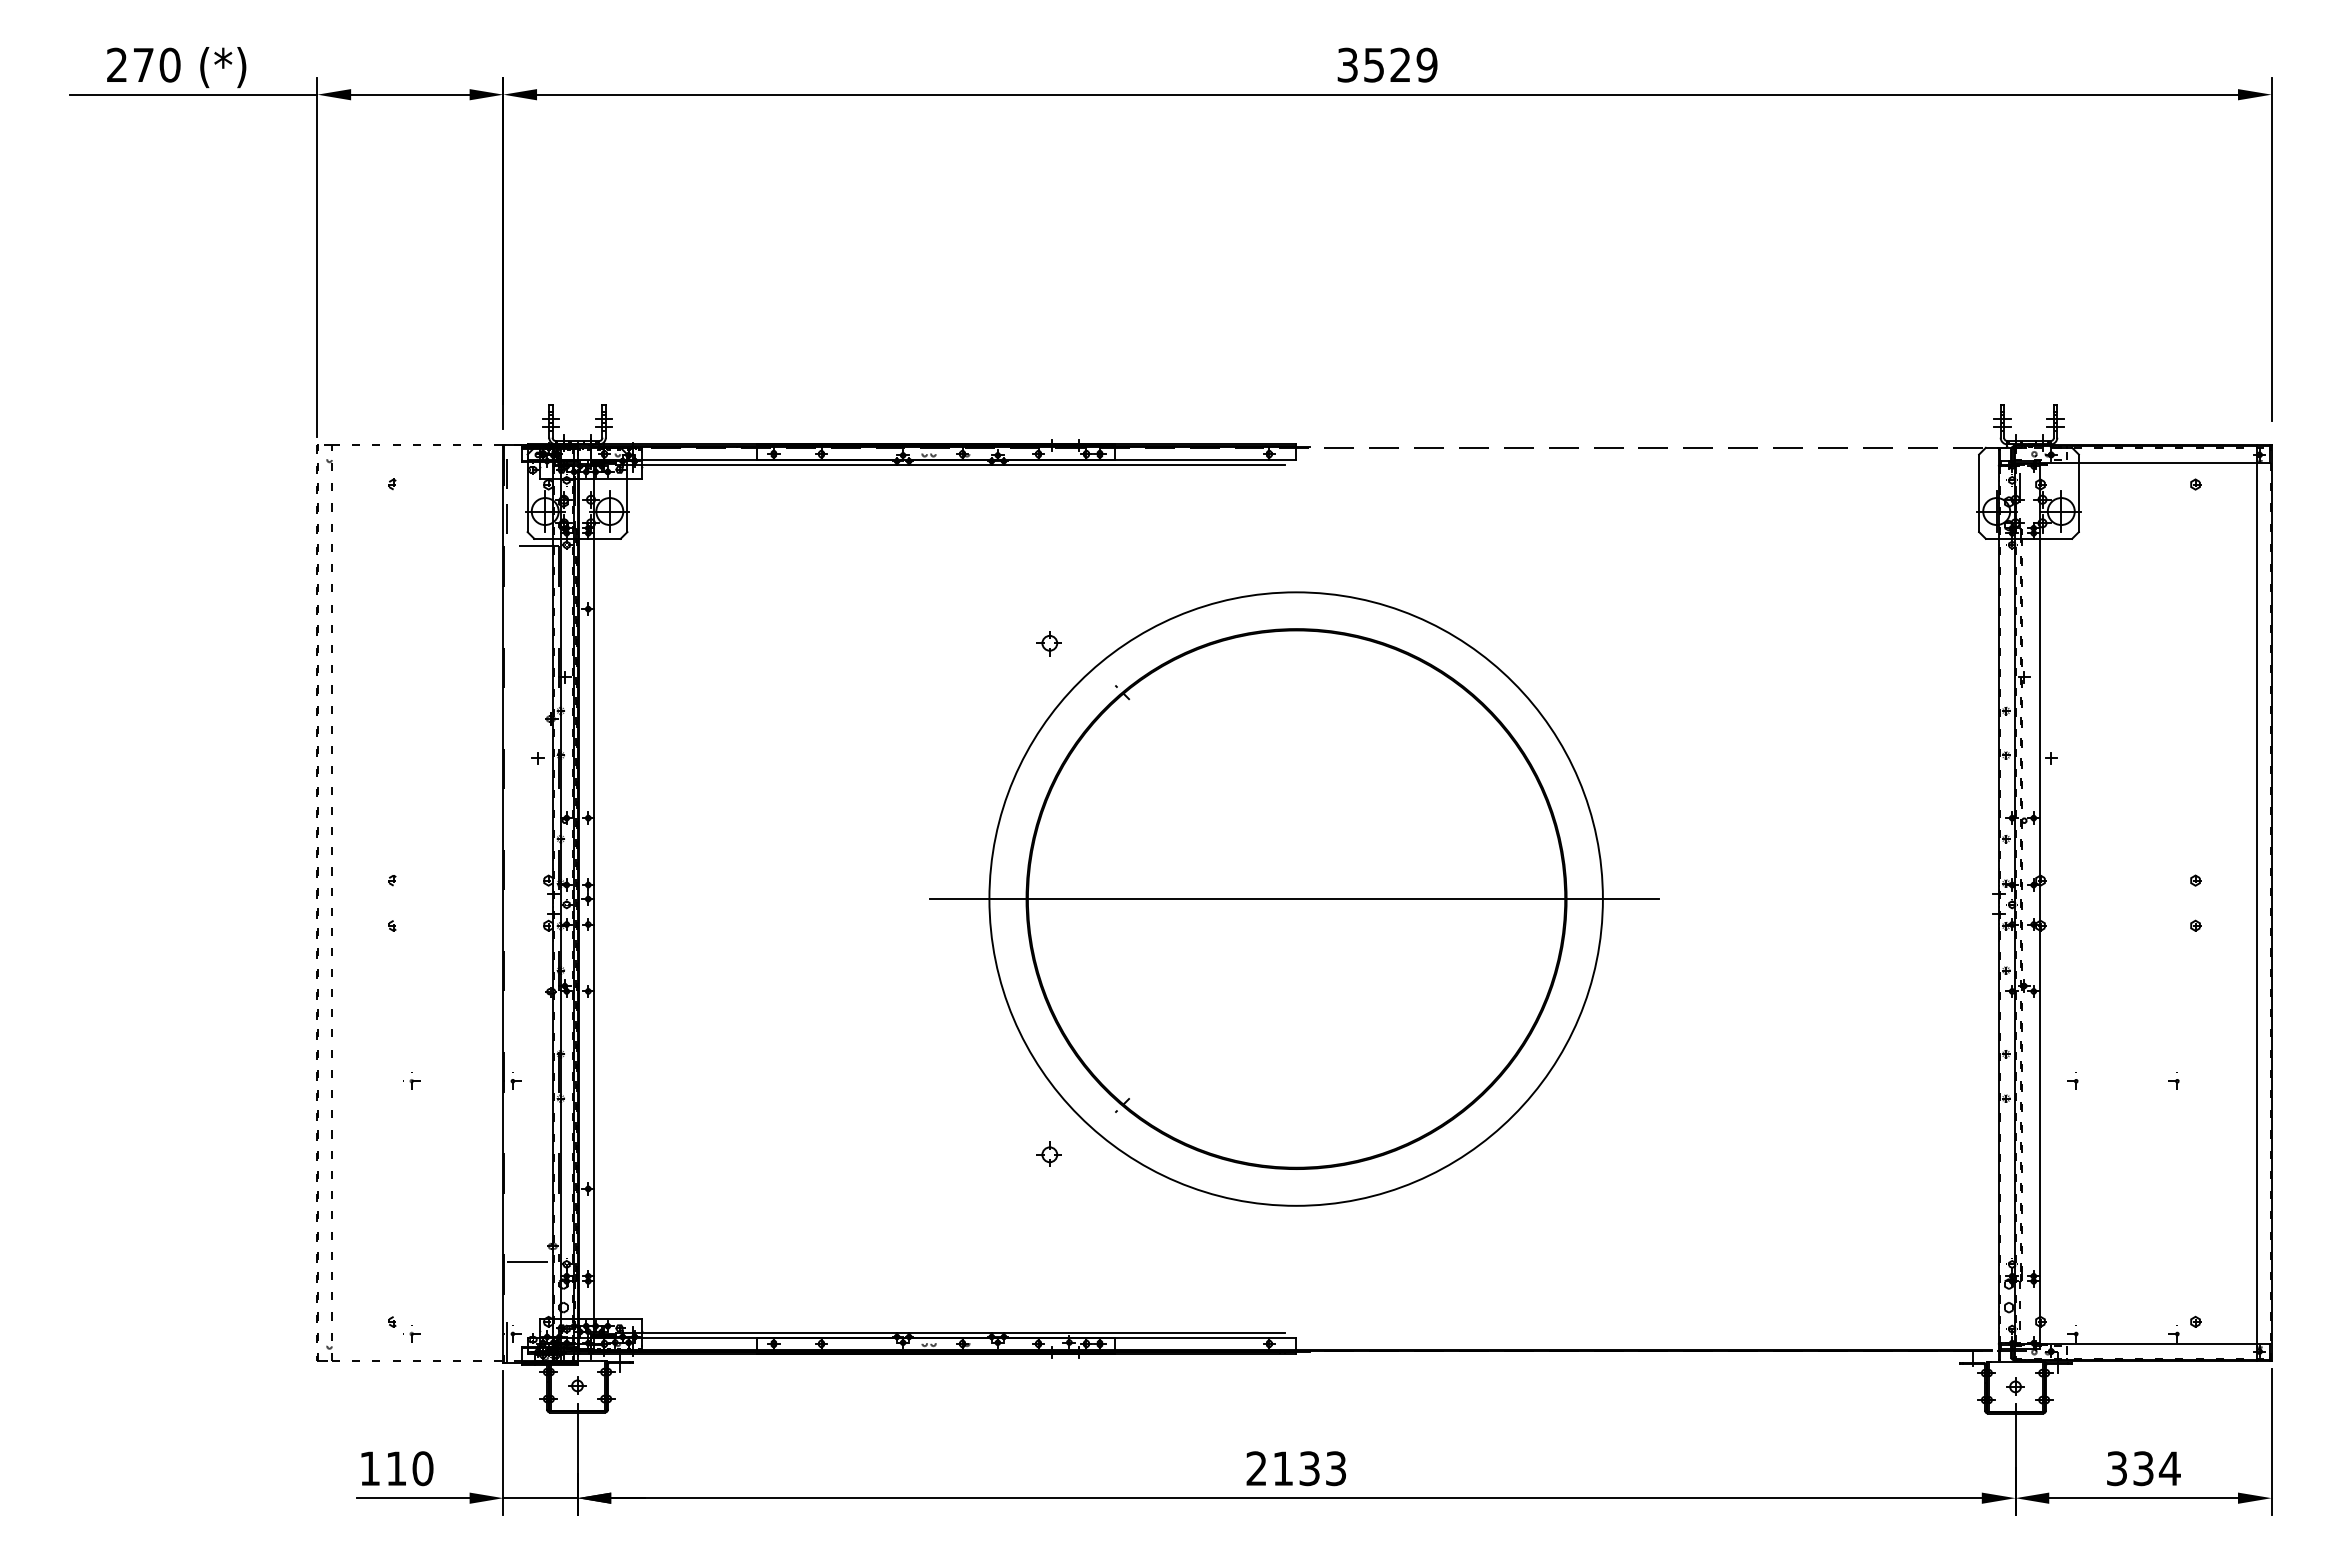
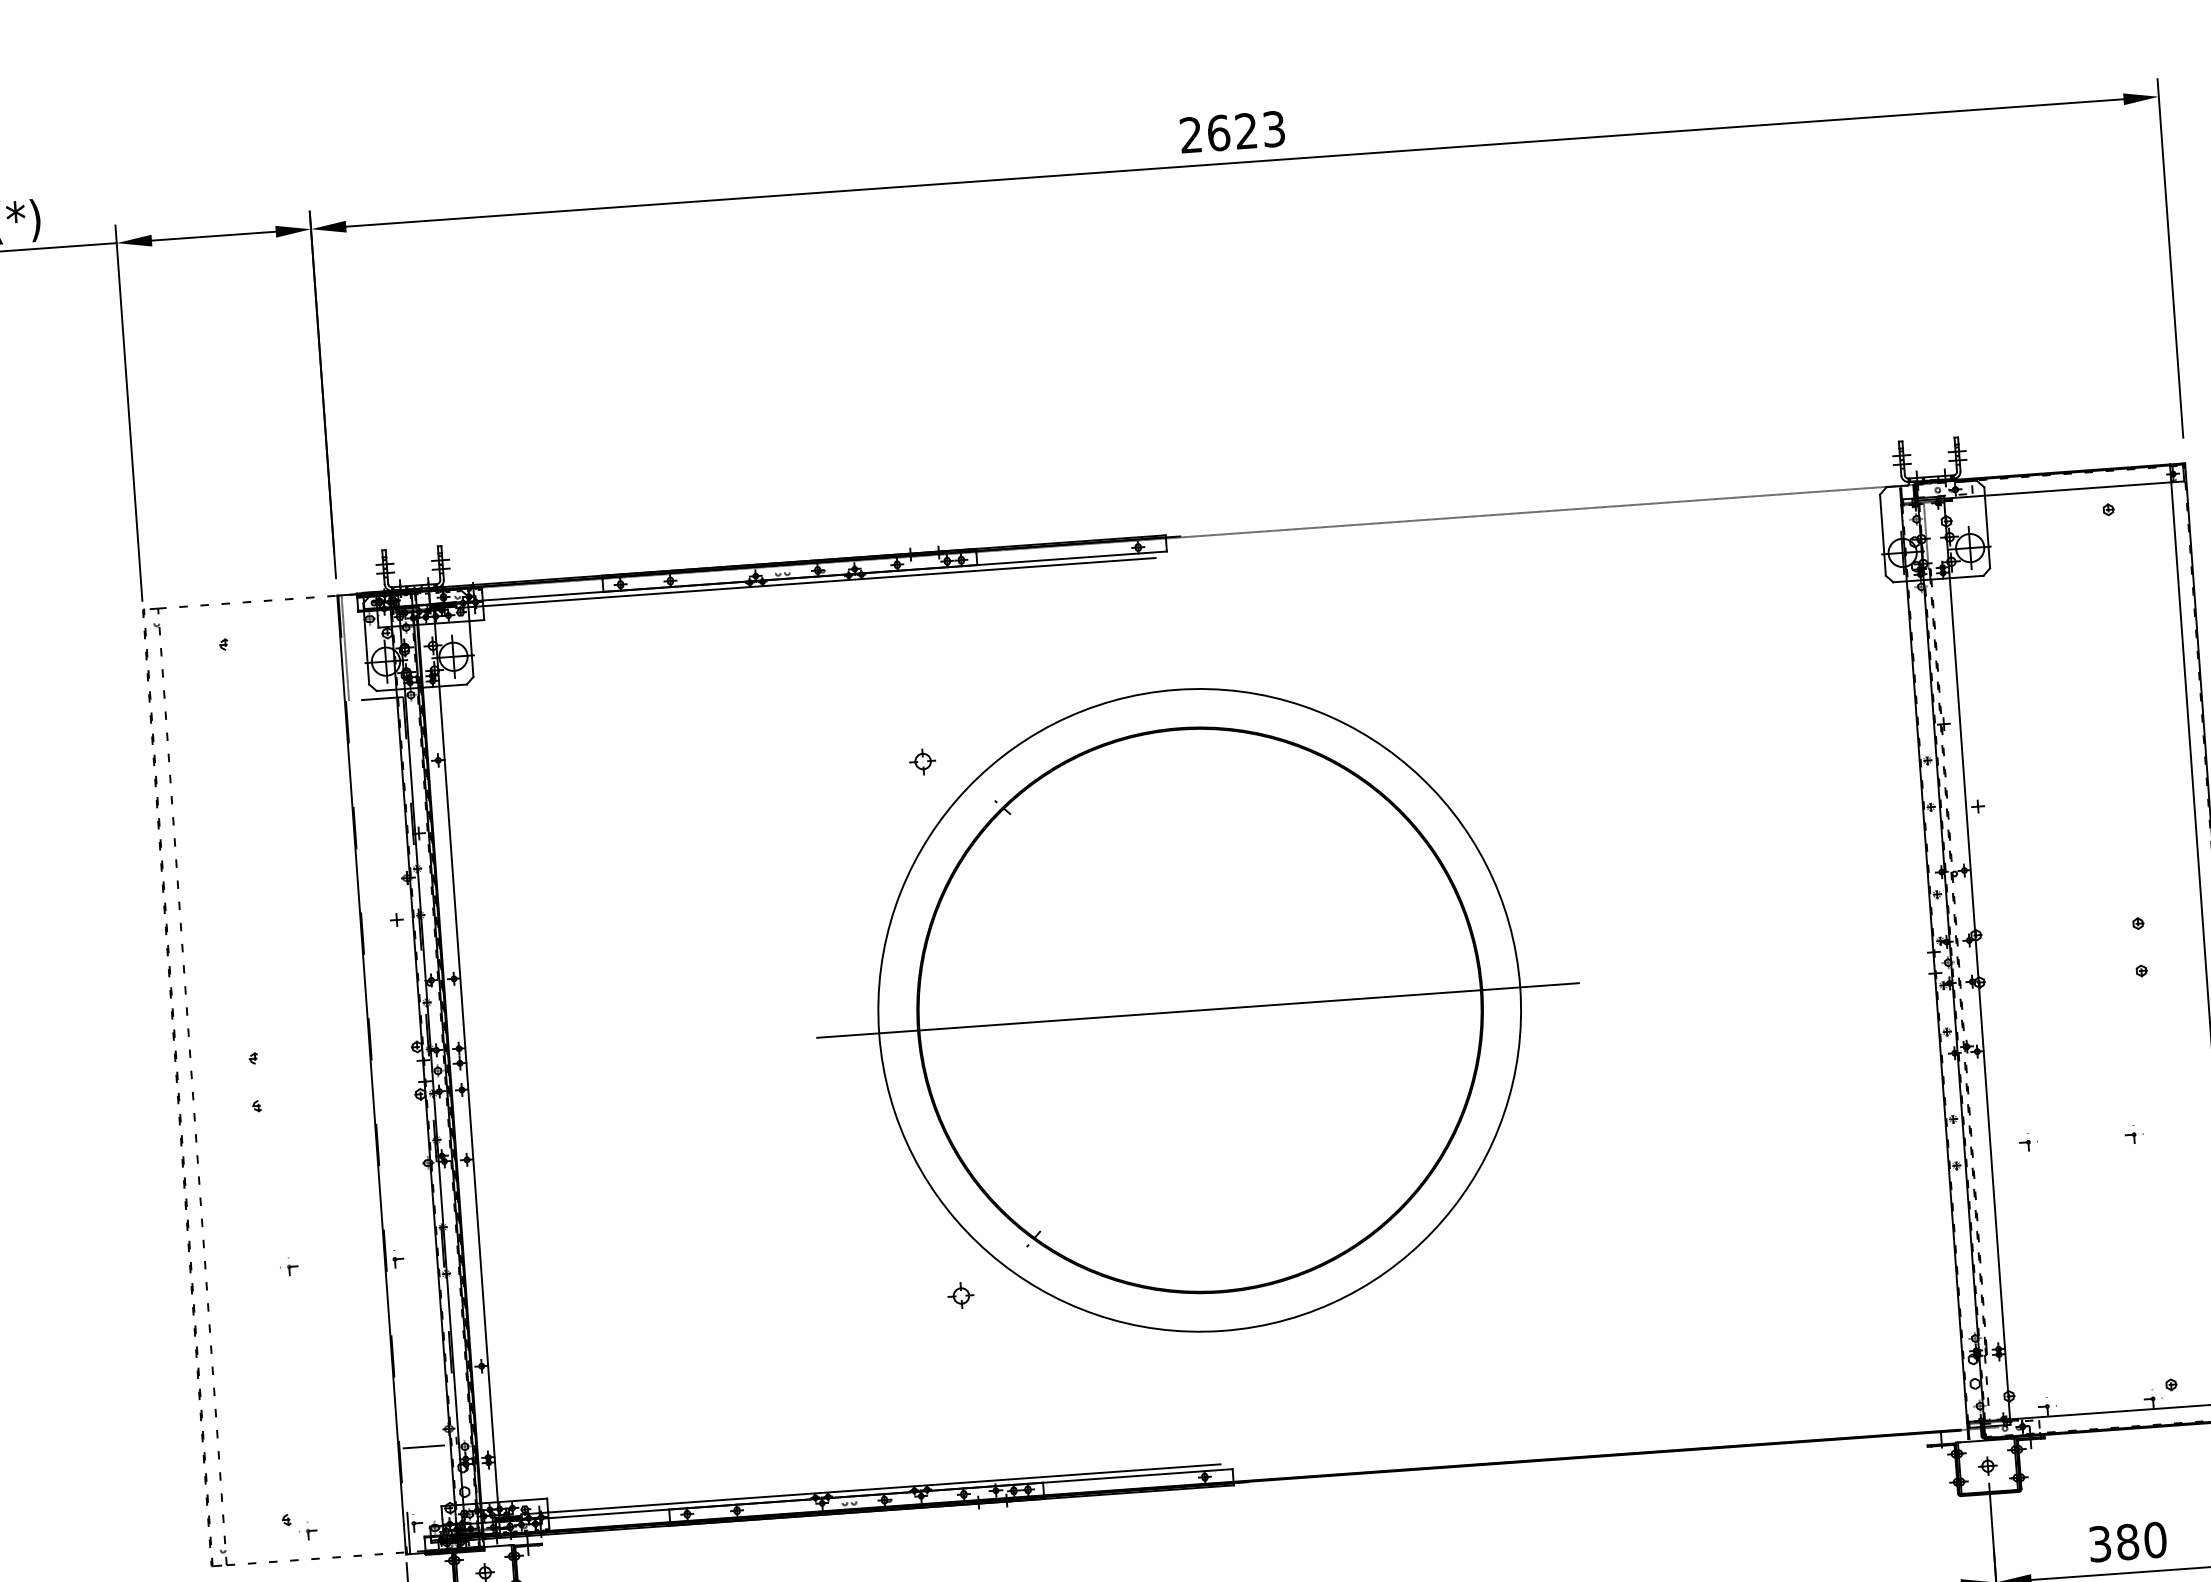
text: (1387, 64) -> (1232, 131), 3529 -> 2623
text: (2156, 1468) -> (2141, 1540), 334 -> 380

